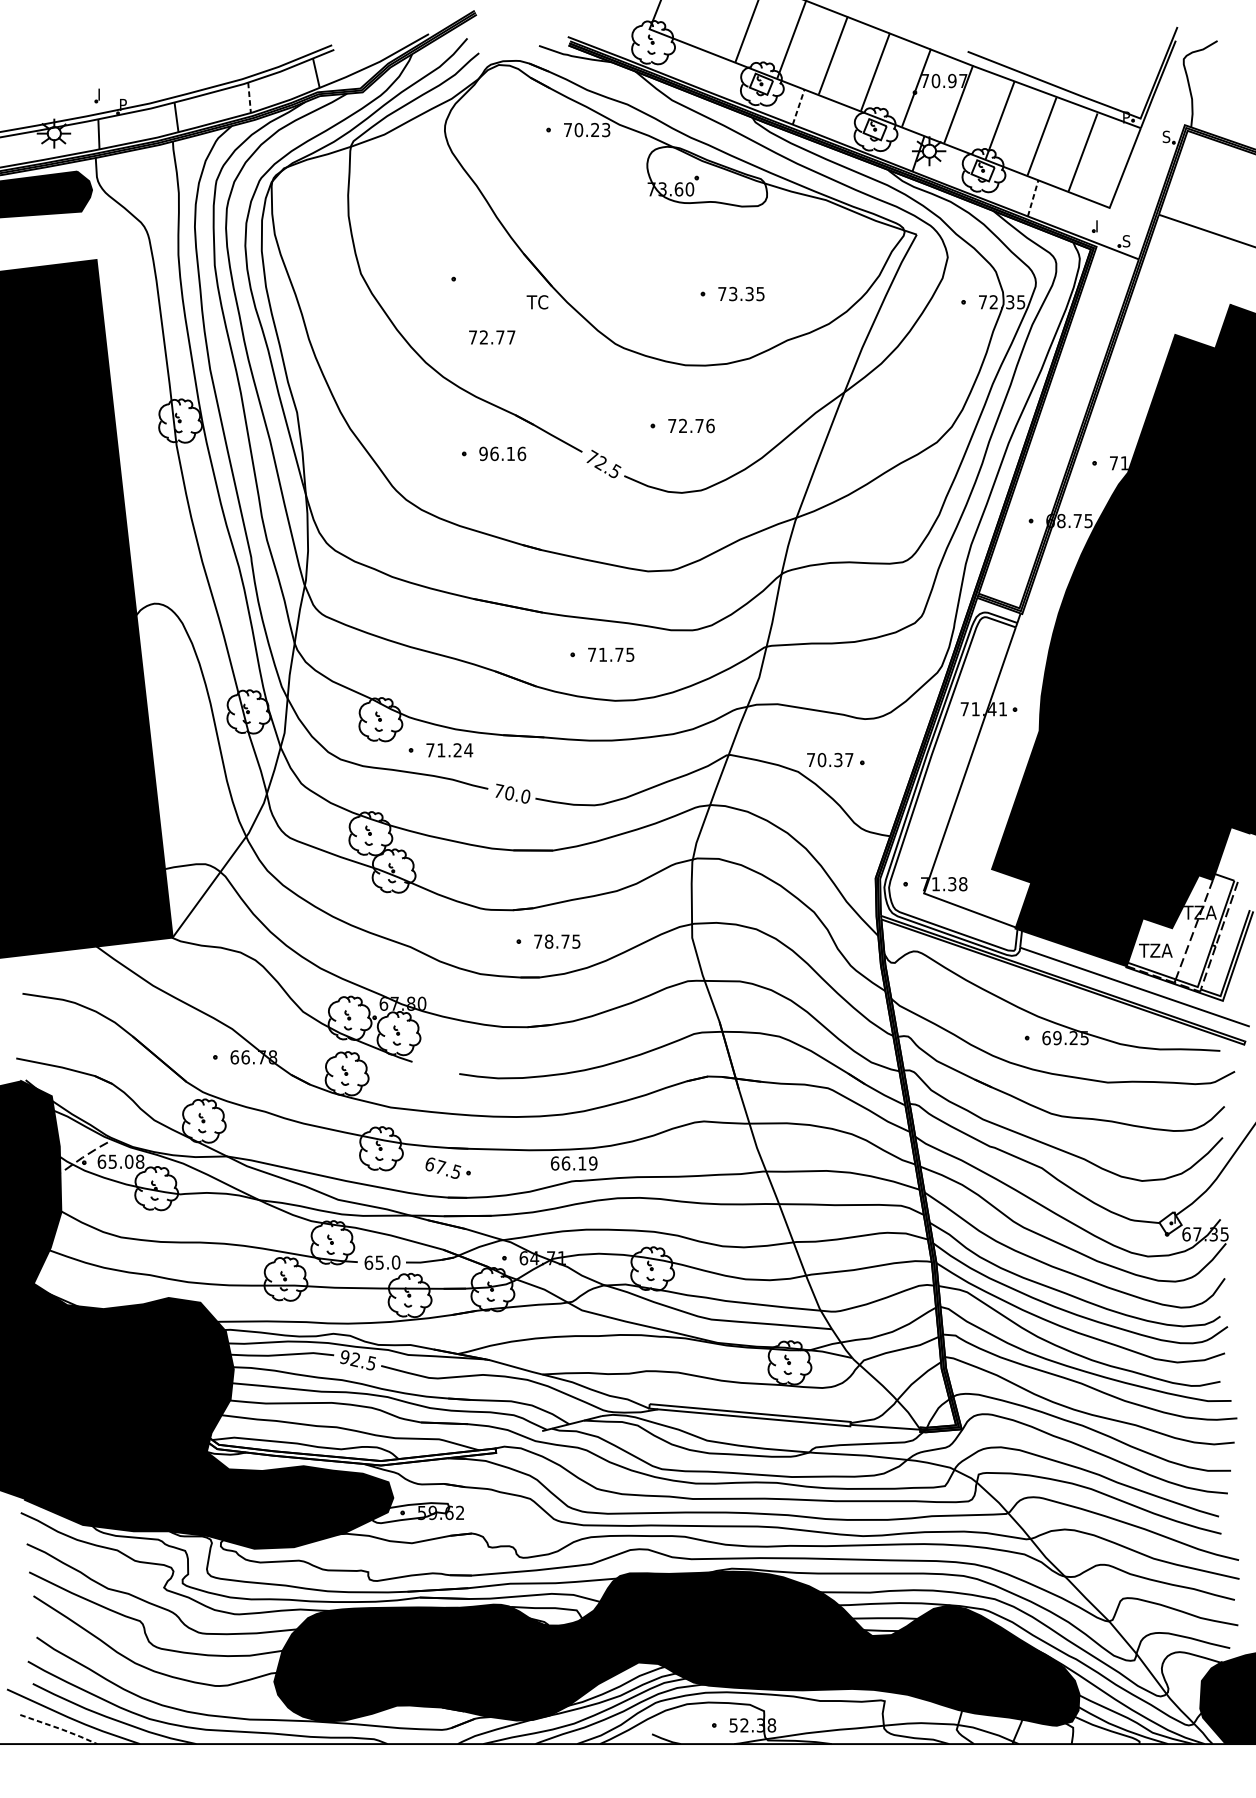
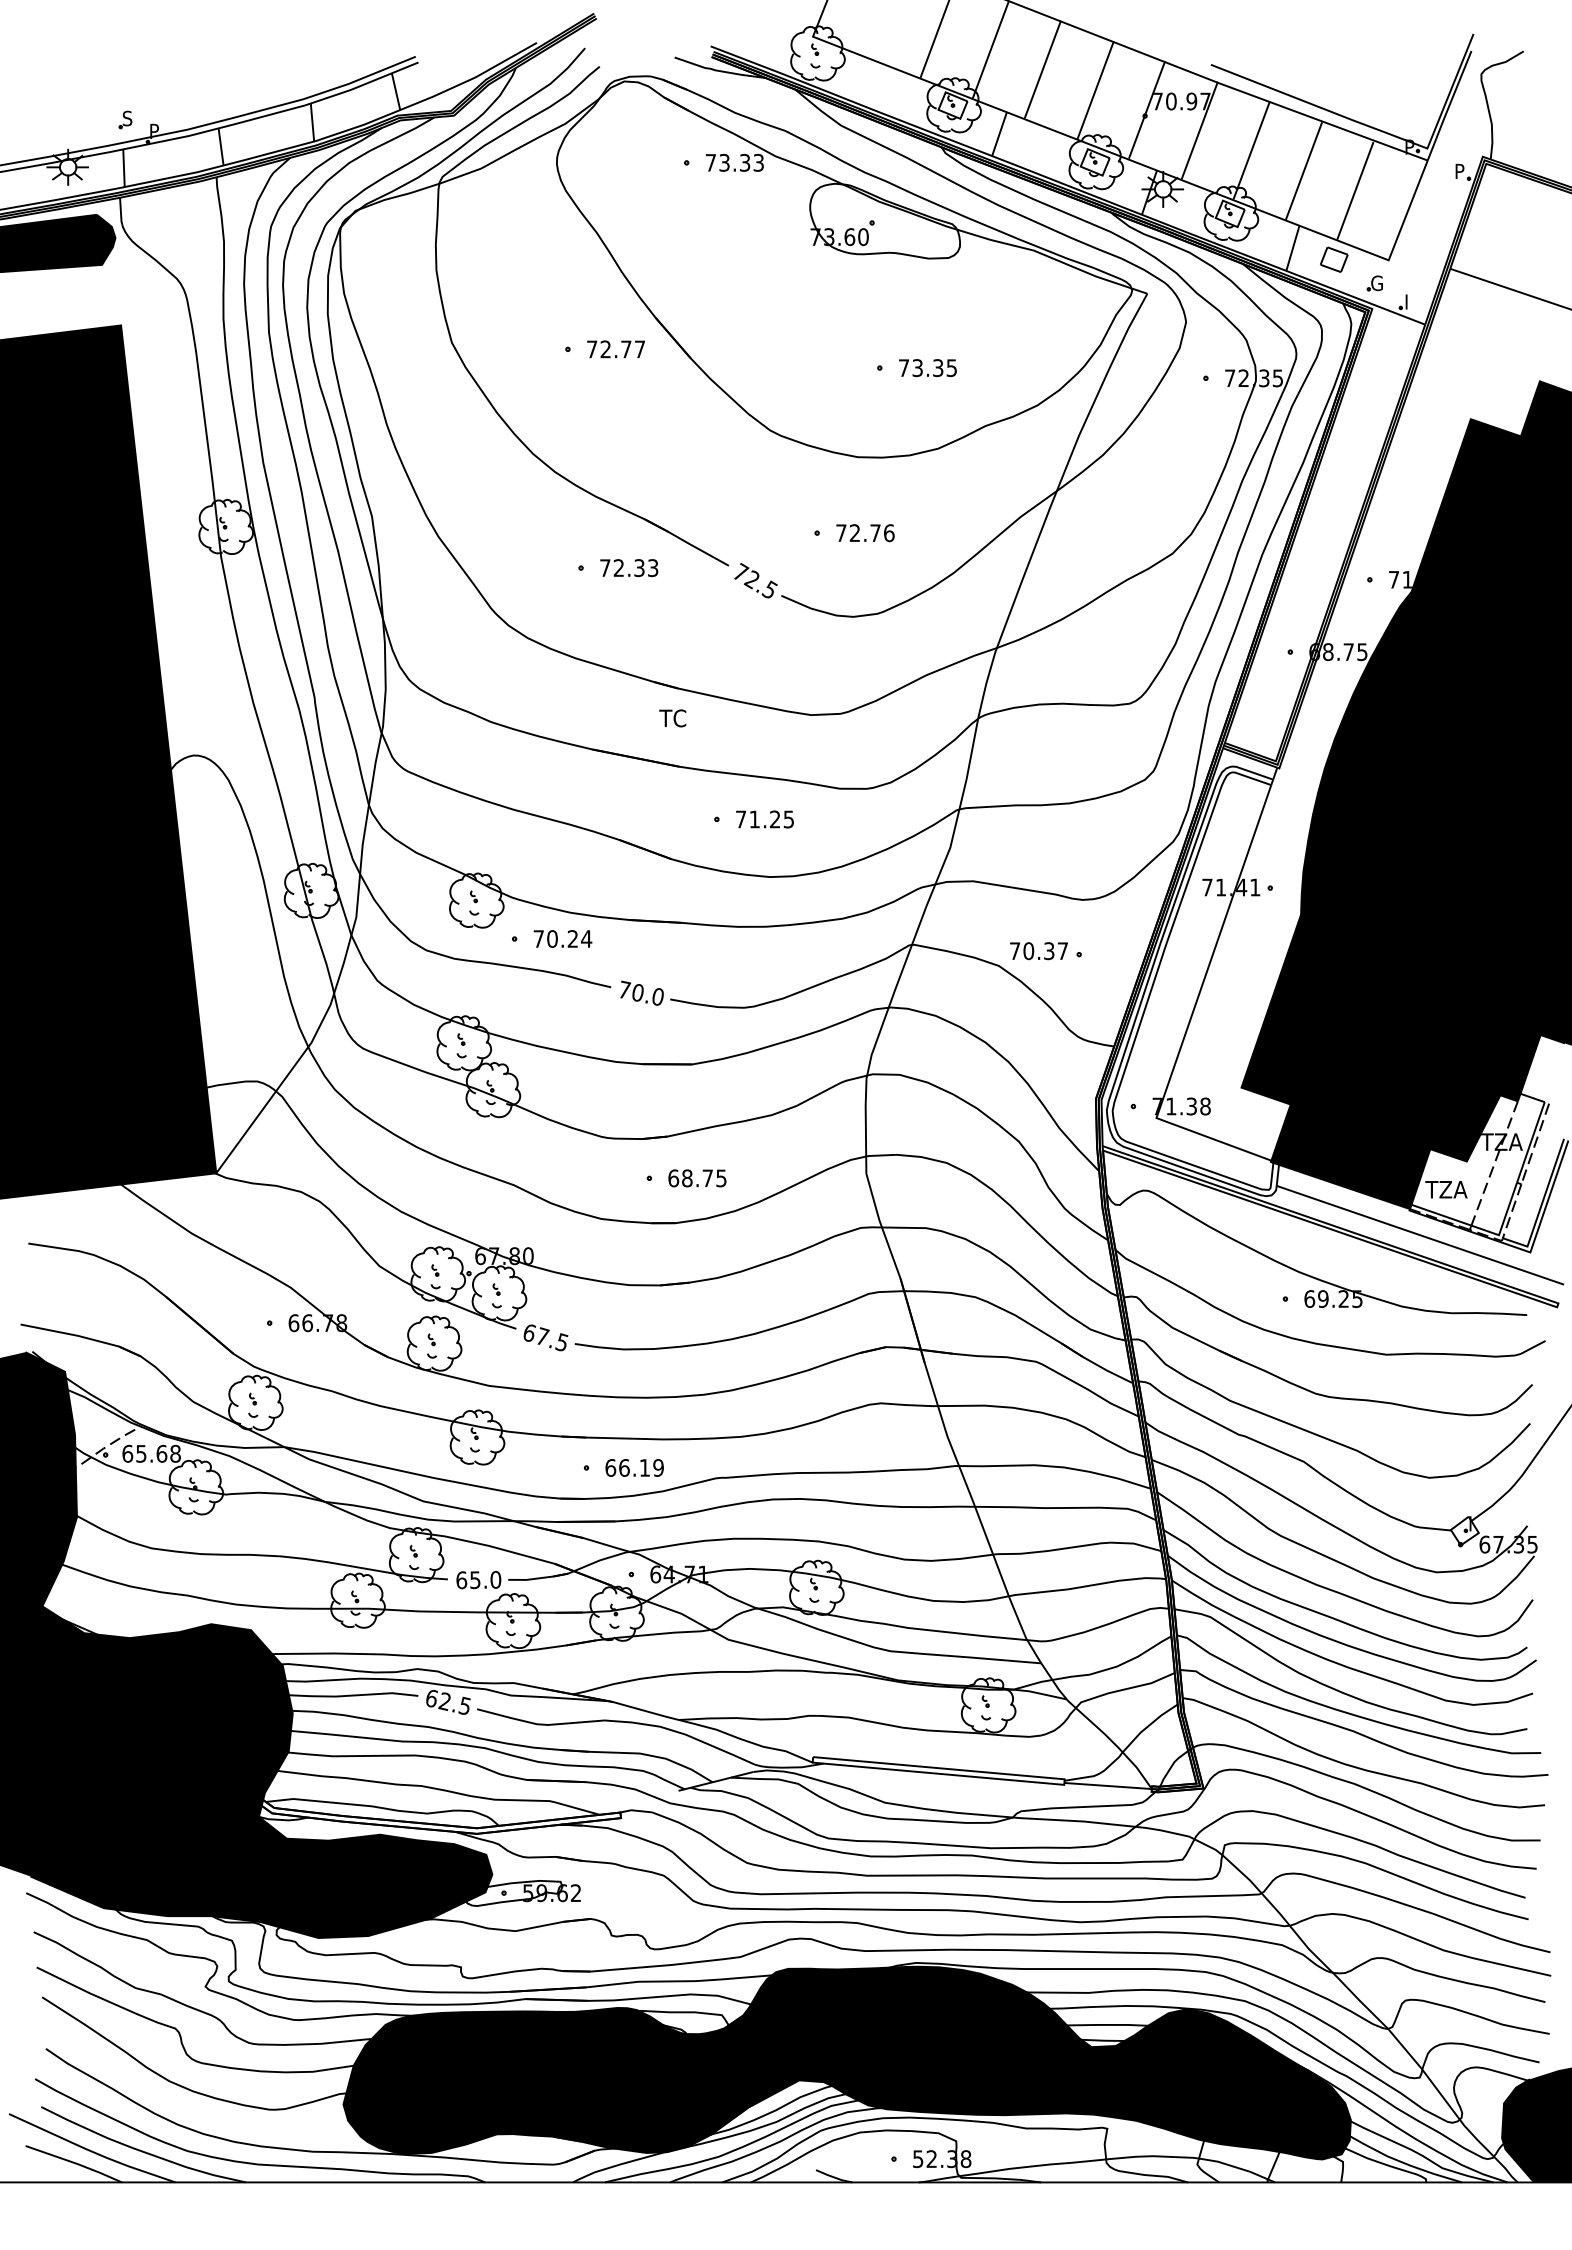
text: (101, 94) -> (127, 118), I -> S
line: (249, 98) -> (312, 123), dashed -> solid
line: (798, 106) -> (999, 133), dashed -> solid
text: (586, 129) -> (734, 162), 70.23 -> 73.33
text: (1166, 136) -> (1459, 171), S -> P
line: (1032, 198) -> (1292, 248), dashed -> solid
part: (1066, 207) -> (1334, 259), added
text: (1099, 226) -> (1376, 283), I -> G
text: (1126, 240) -> (1409, 301), S -> I
text: (537, 302) -> (672, 718), moved
text: (491, 337) -> (615, 349), moved
text: (502, 454) -> (629, 568), 96.16 -> 72.33
text: (619, 654) -> (775, 819), 71.75 -> 71.25
text: (441, 749) -> (552, 938), 71.24 -> 70.24
text: (538, 941) -> (673, 1178), 78.75 -> 68.75
text: (128, 1161) -> (161, 1453), 65.08 -> 65.68
text: (574, 1163) -> (634, 1467), moved
text: (442, 1167) -> (545, 1337), moved
text: (344, 1357) -> (431, 1698), 92.5 -> 62.5
line: (60, 1728) -> (75, 2163), dashed -> solid

